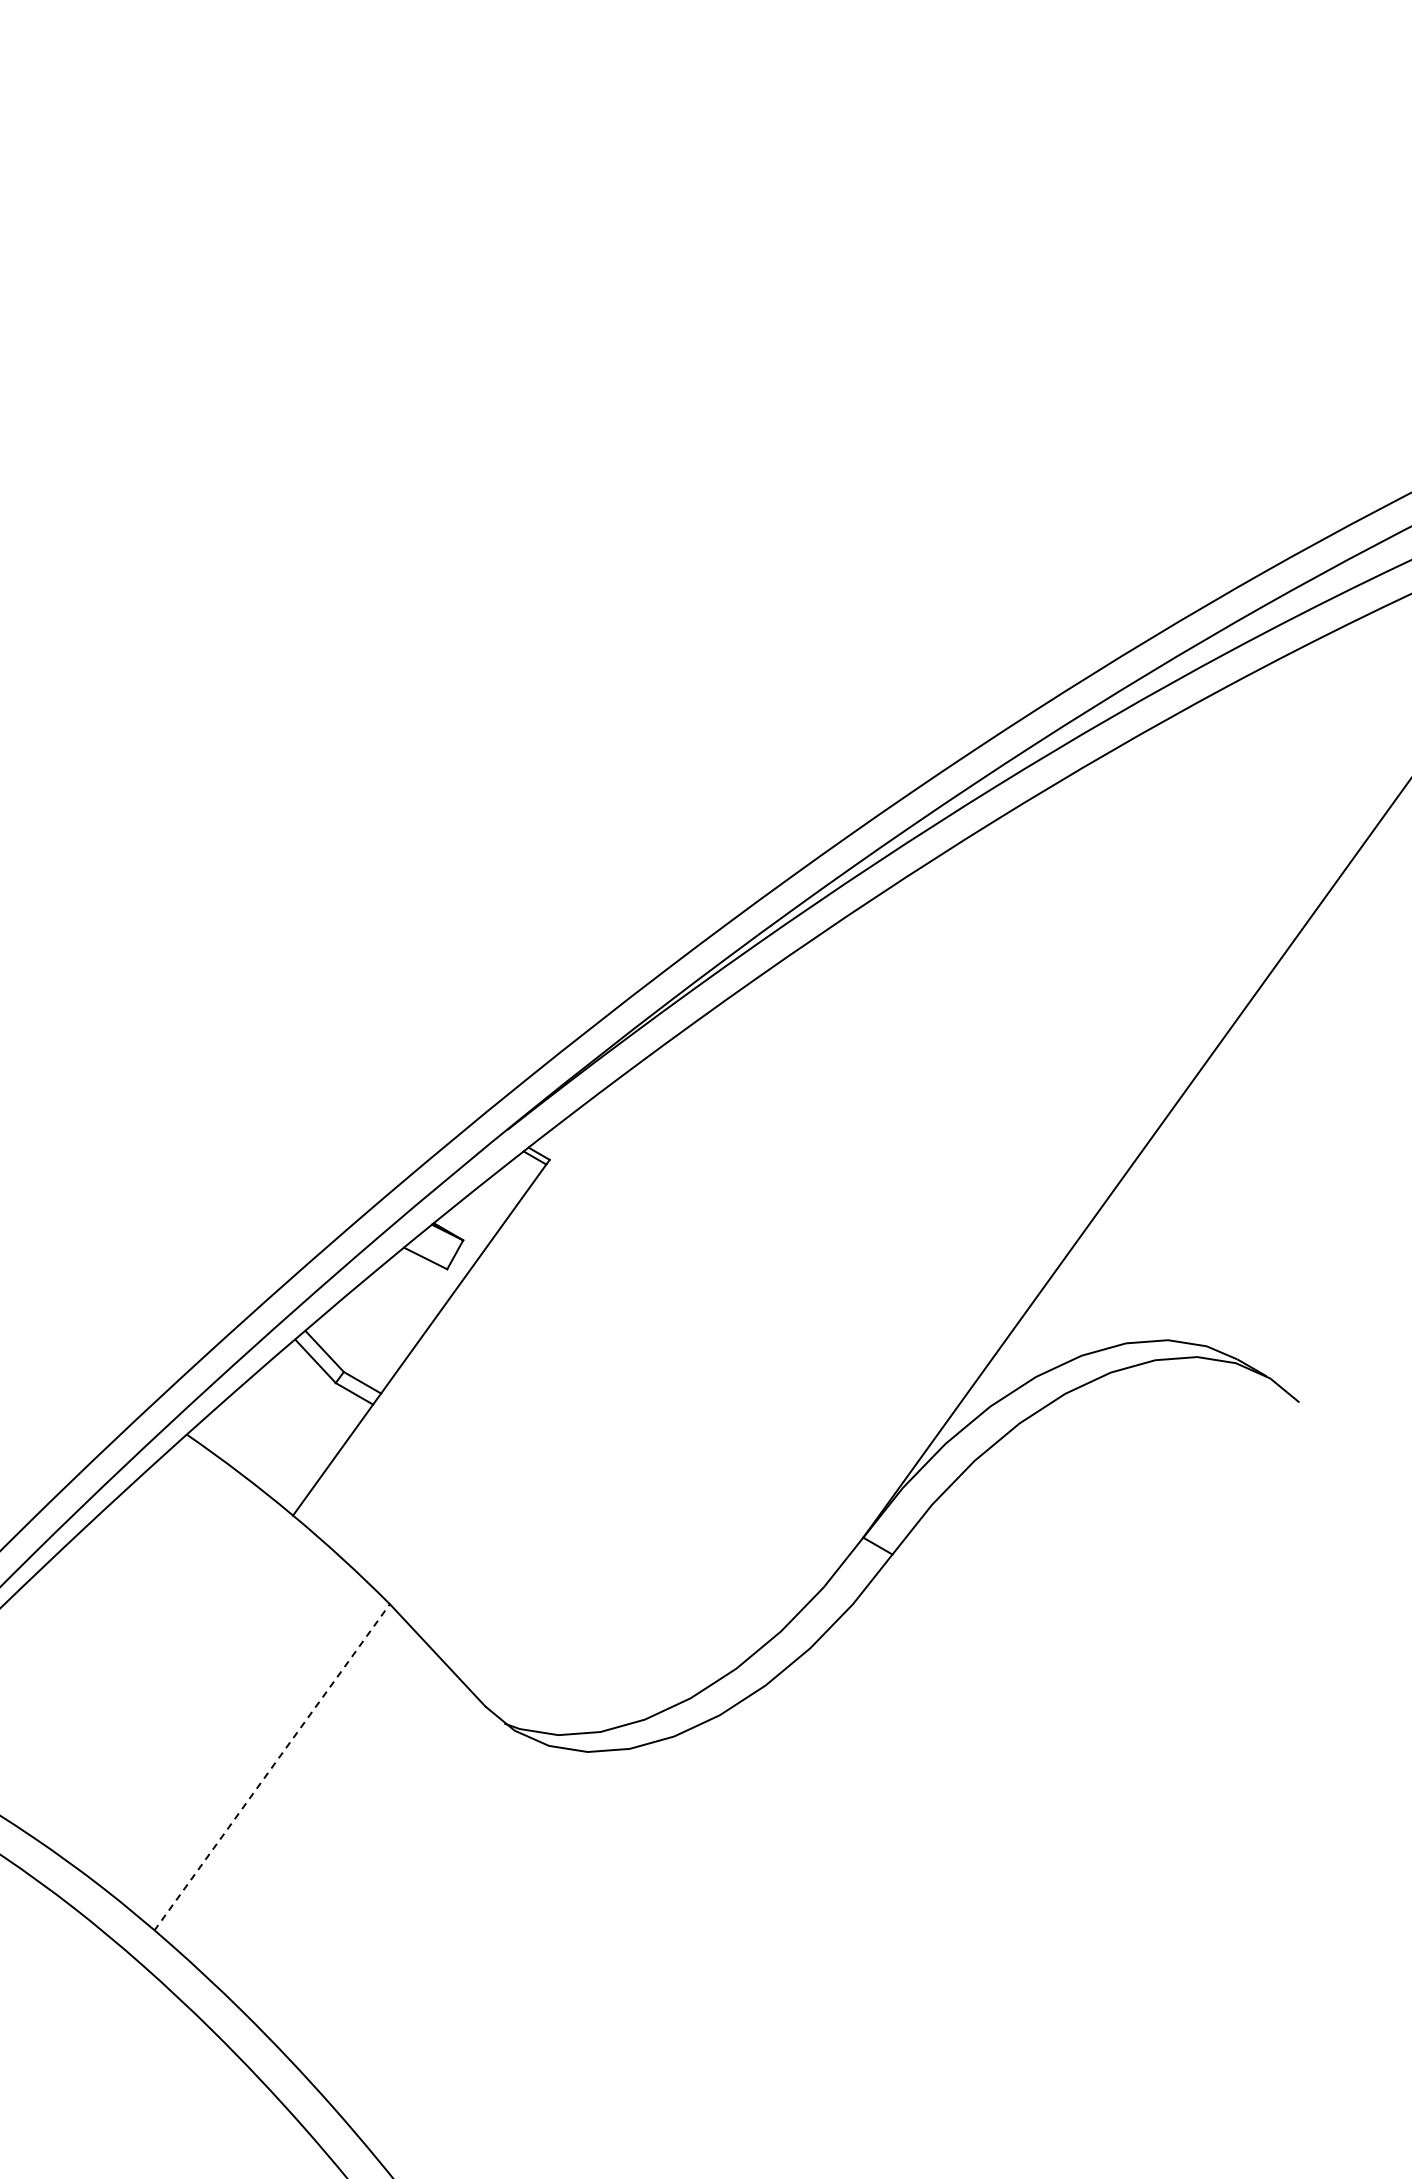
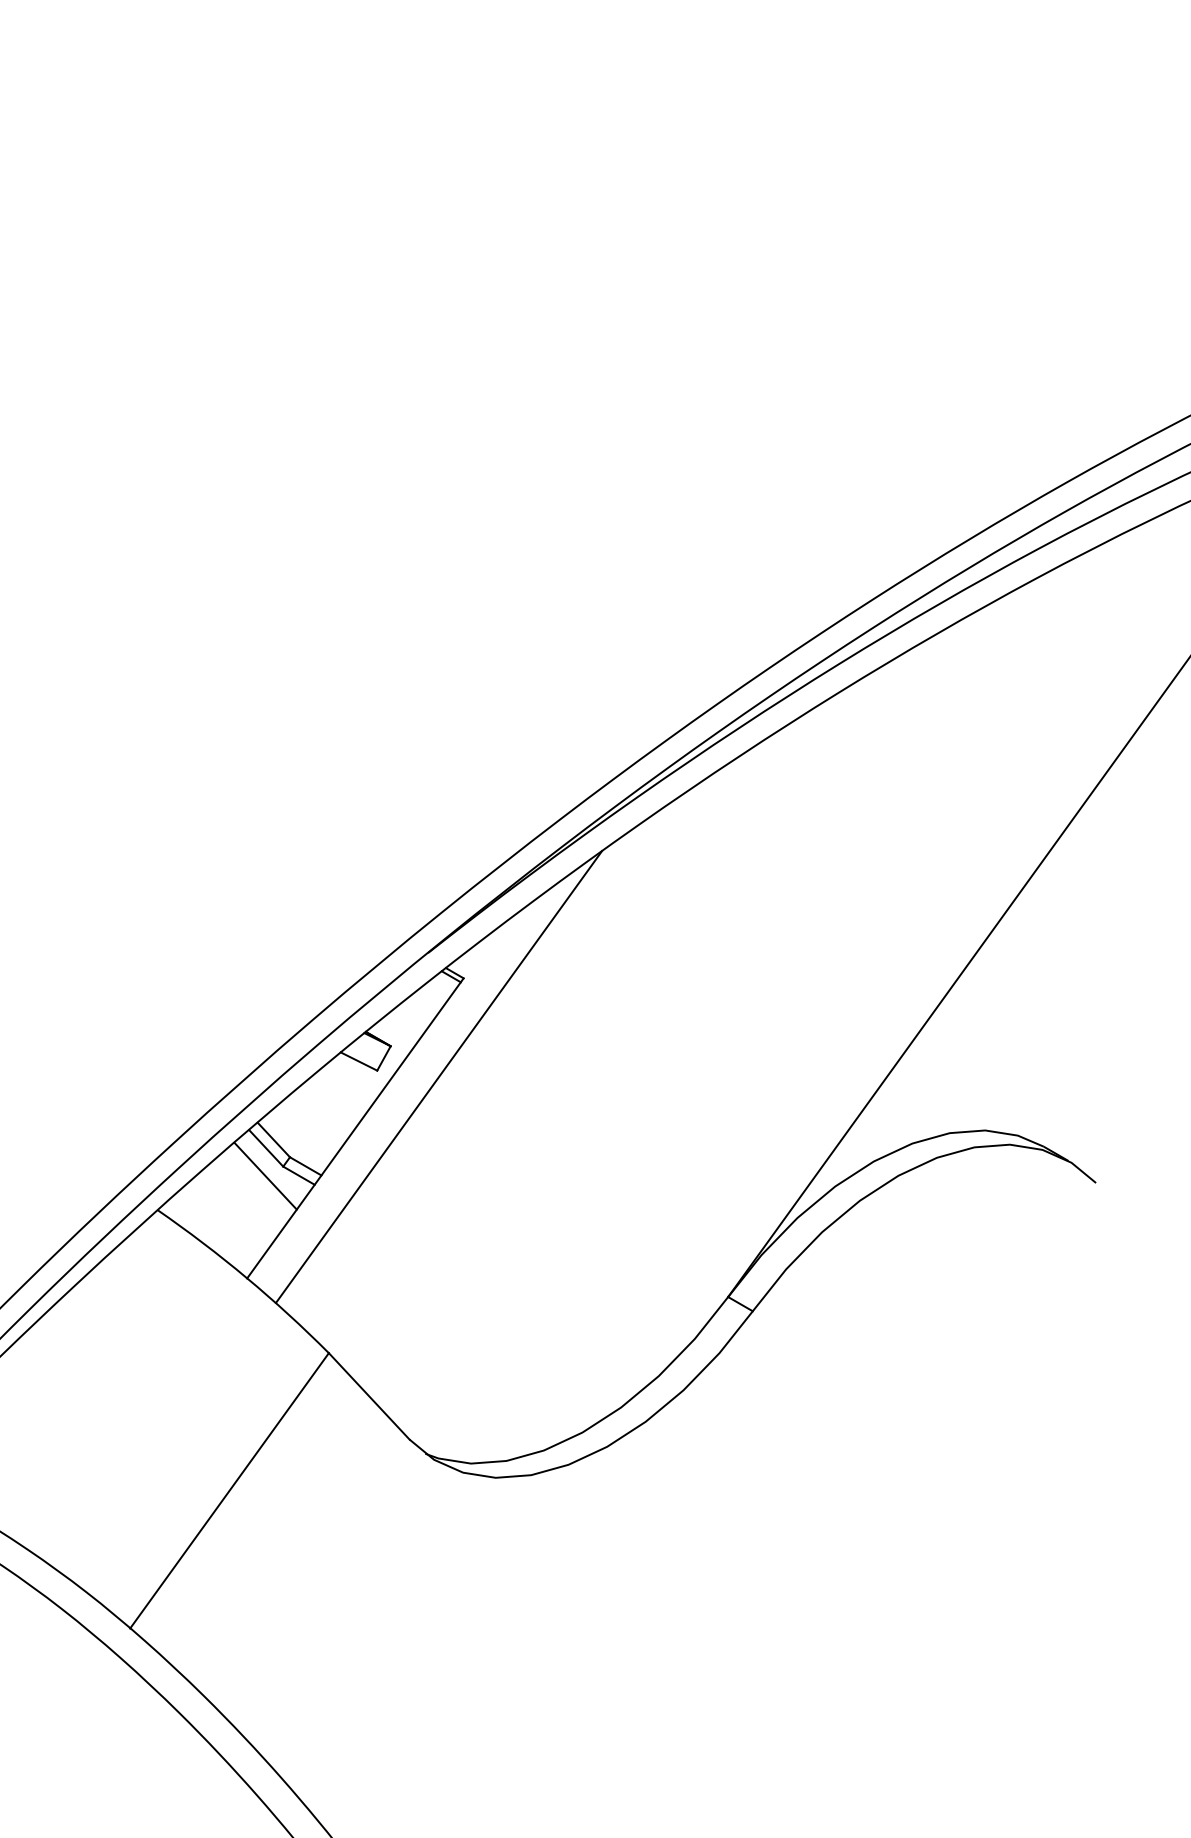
line: (520, 1276) -> (439, 1076), added
line: (314, 1394) -> (265, 1176), added
line: (272, 1767) -> (229, 1490), dashed -> solid

